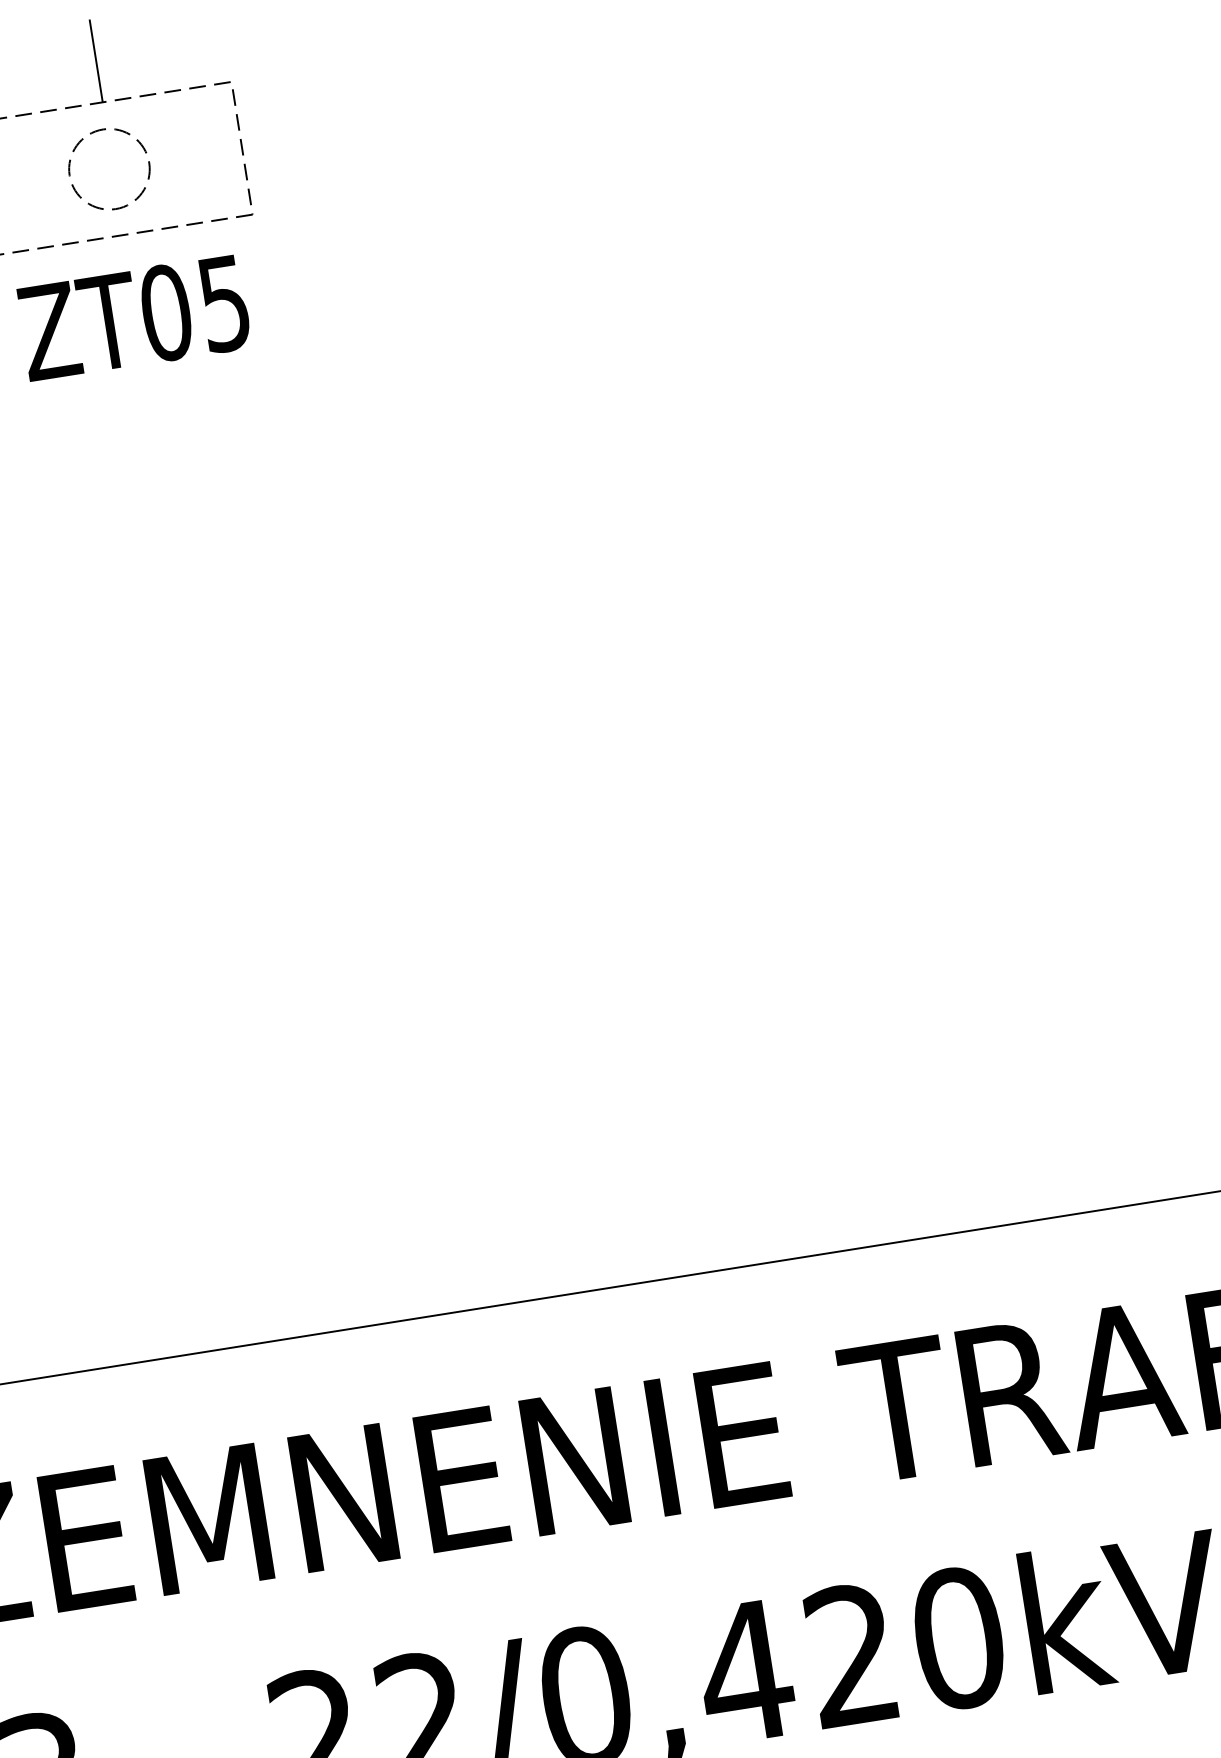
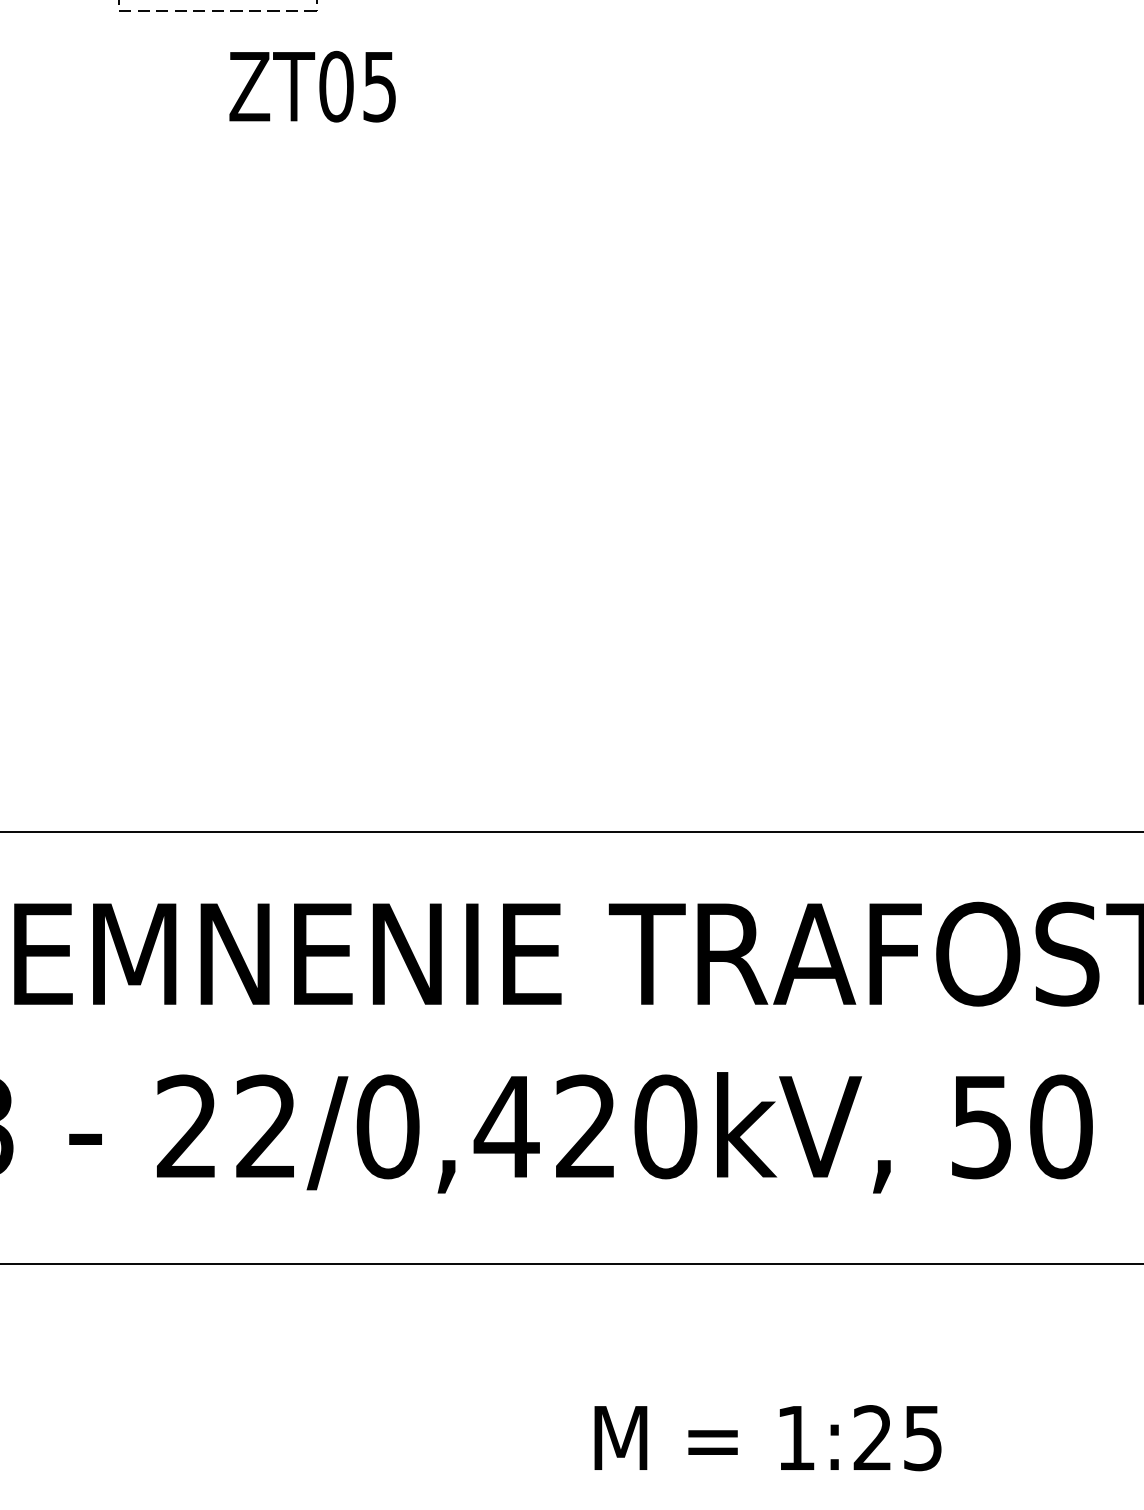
text: (134, 317) -> (312, 86), moved

